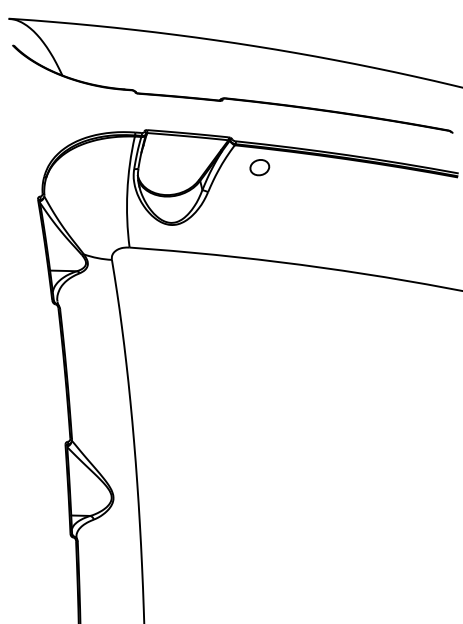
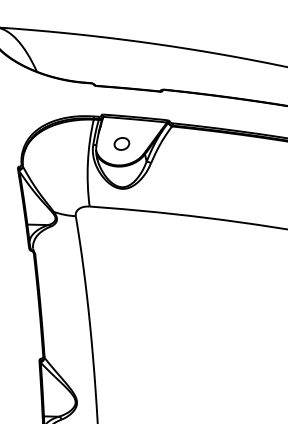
part: (259, 167) -> (121, 143), moved

